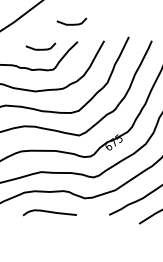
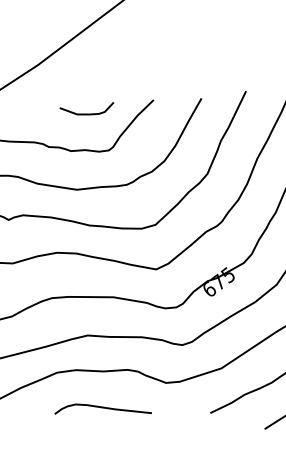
part: (71, 21) -> (142, 63), removed

